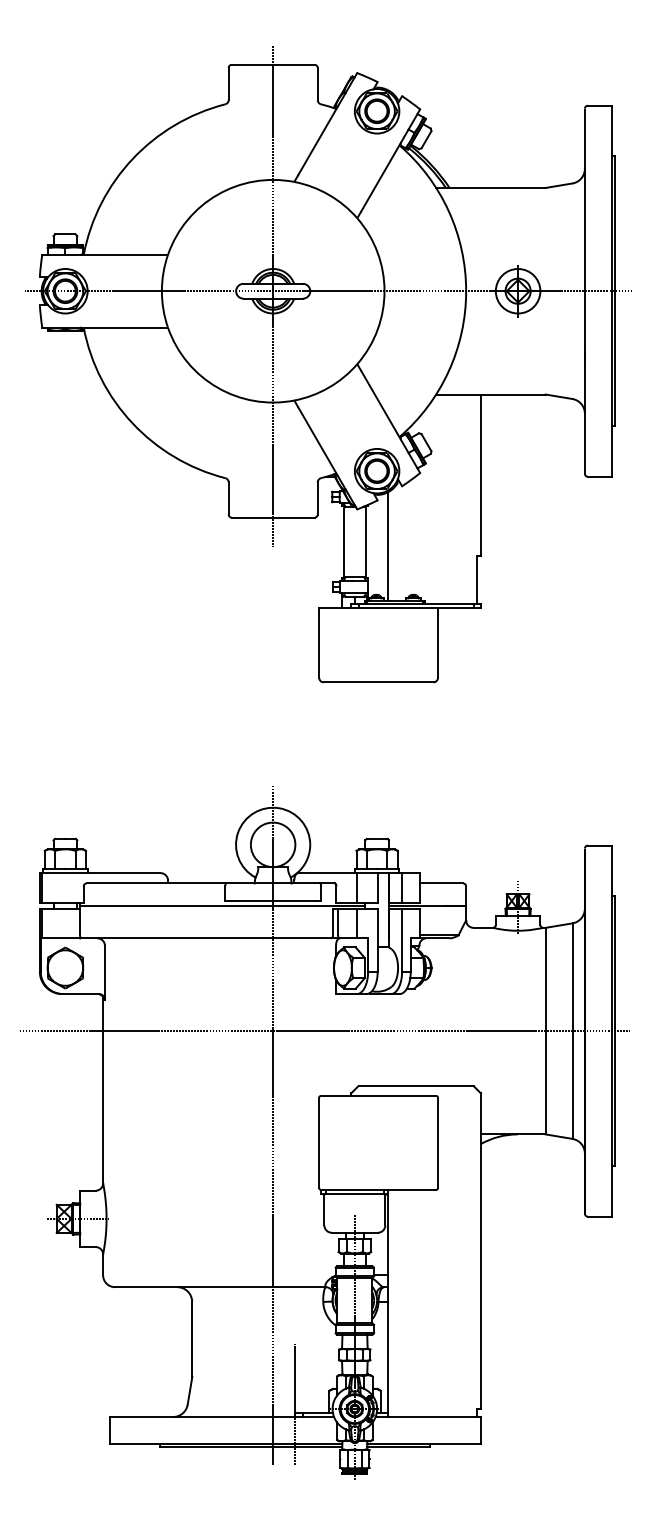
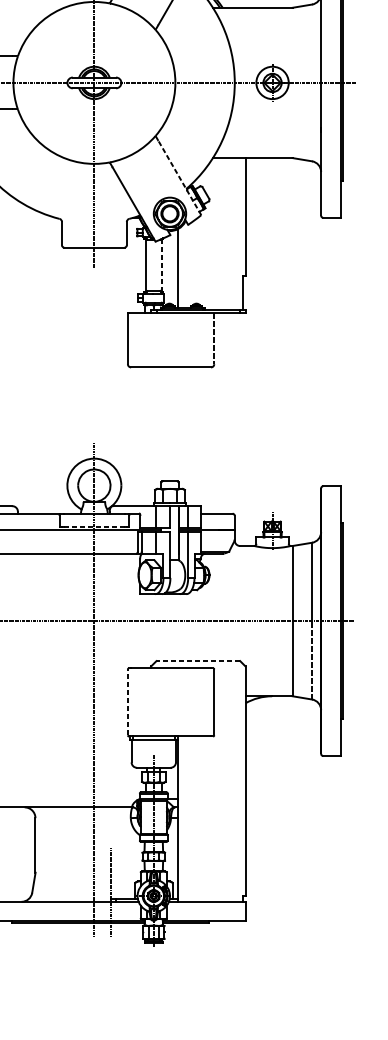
line: (390, 422) -> (179, 178), solid -> dashed
line: (365, 541) -> (161, 264), solid -> dashed
line: (437, 643) -> (213, 339), solid -> dashed
line: (273, 901) -> (94, 526), solid -> dashed
line: (572, 1085) -> (312, 660), solid -> dashed
line: (416, 1086) -> (198, 661), solid -> dashed
line: (319, 1142) -> (128, 702), solid -> dashed

